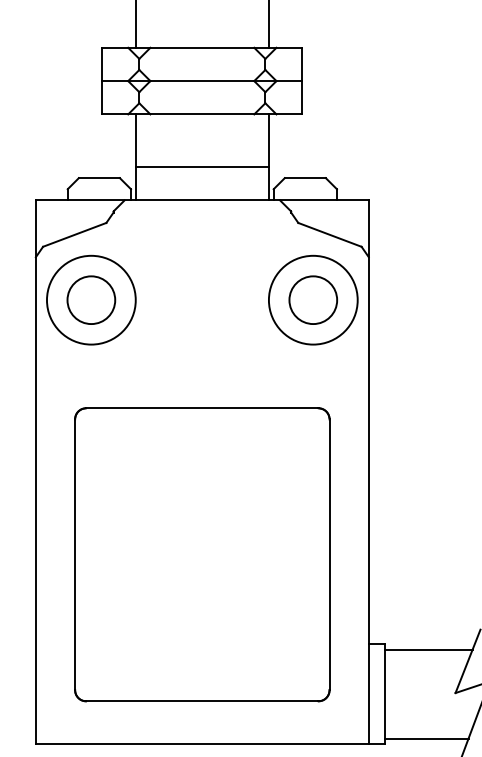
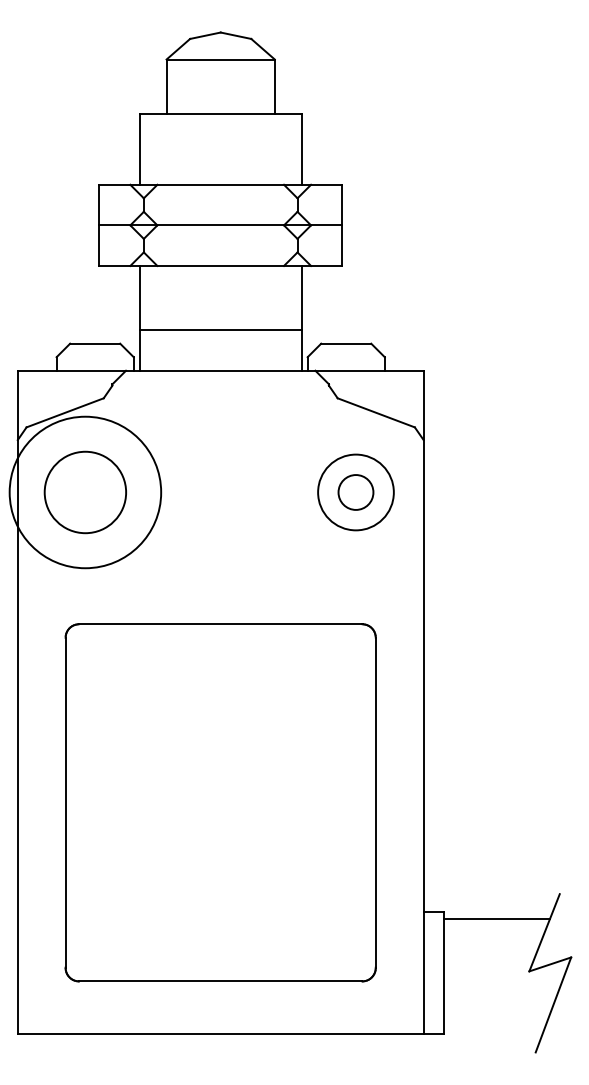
circle: (91, 300) -> (85, 492), size x1.4
circle: (91, 300) -> (85, 492), size x1.4
circle: (312, 300) -> (355, 492), size x0.6
circle: (312, 300) -> (355, 492), size x0.7
line: (426, 738) -> (494, 1026), removed

